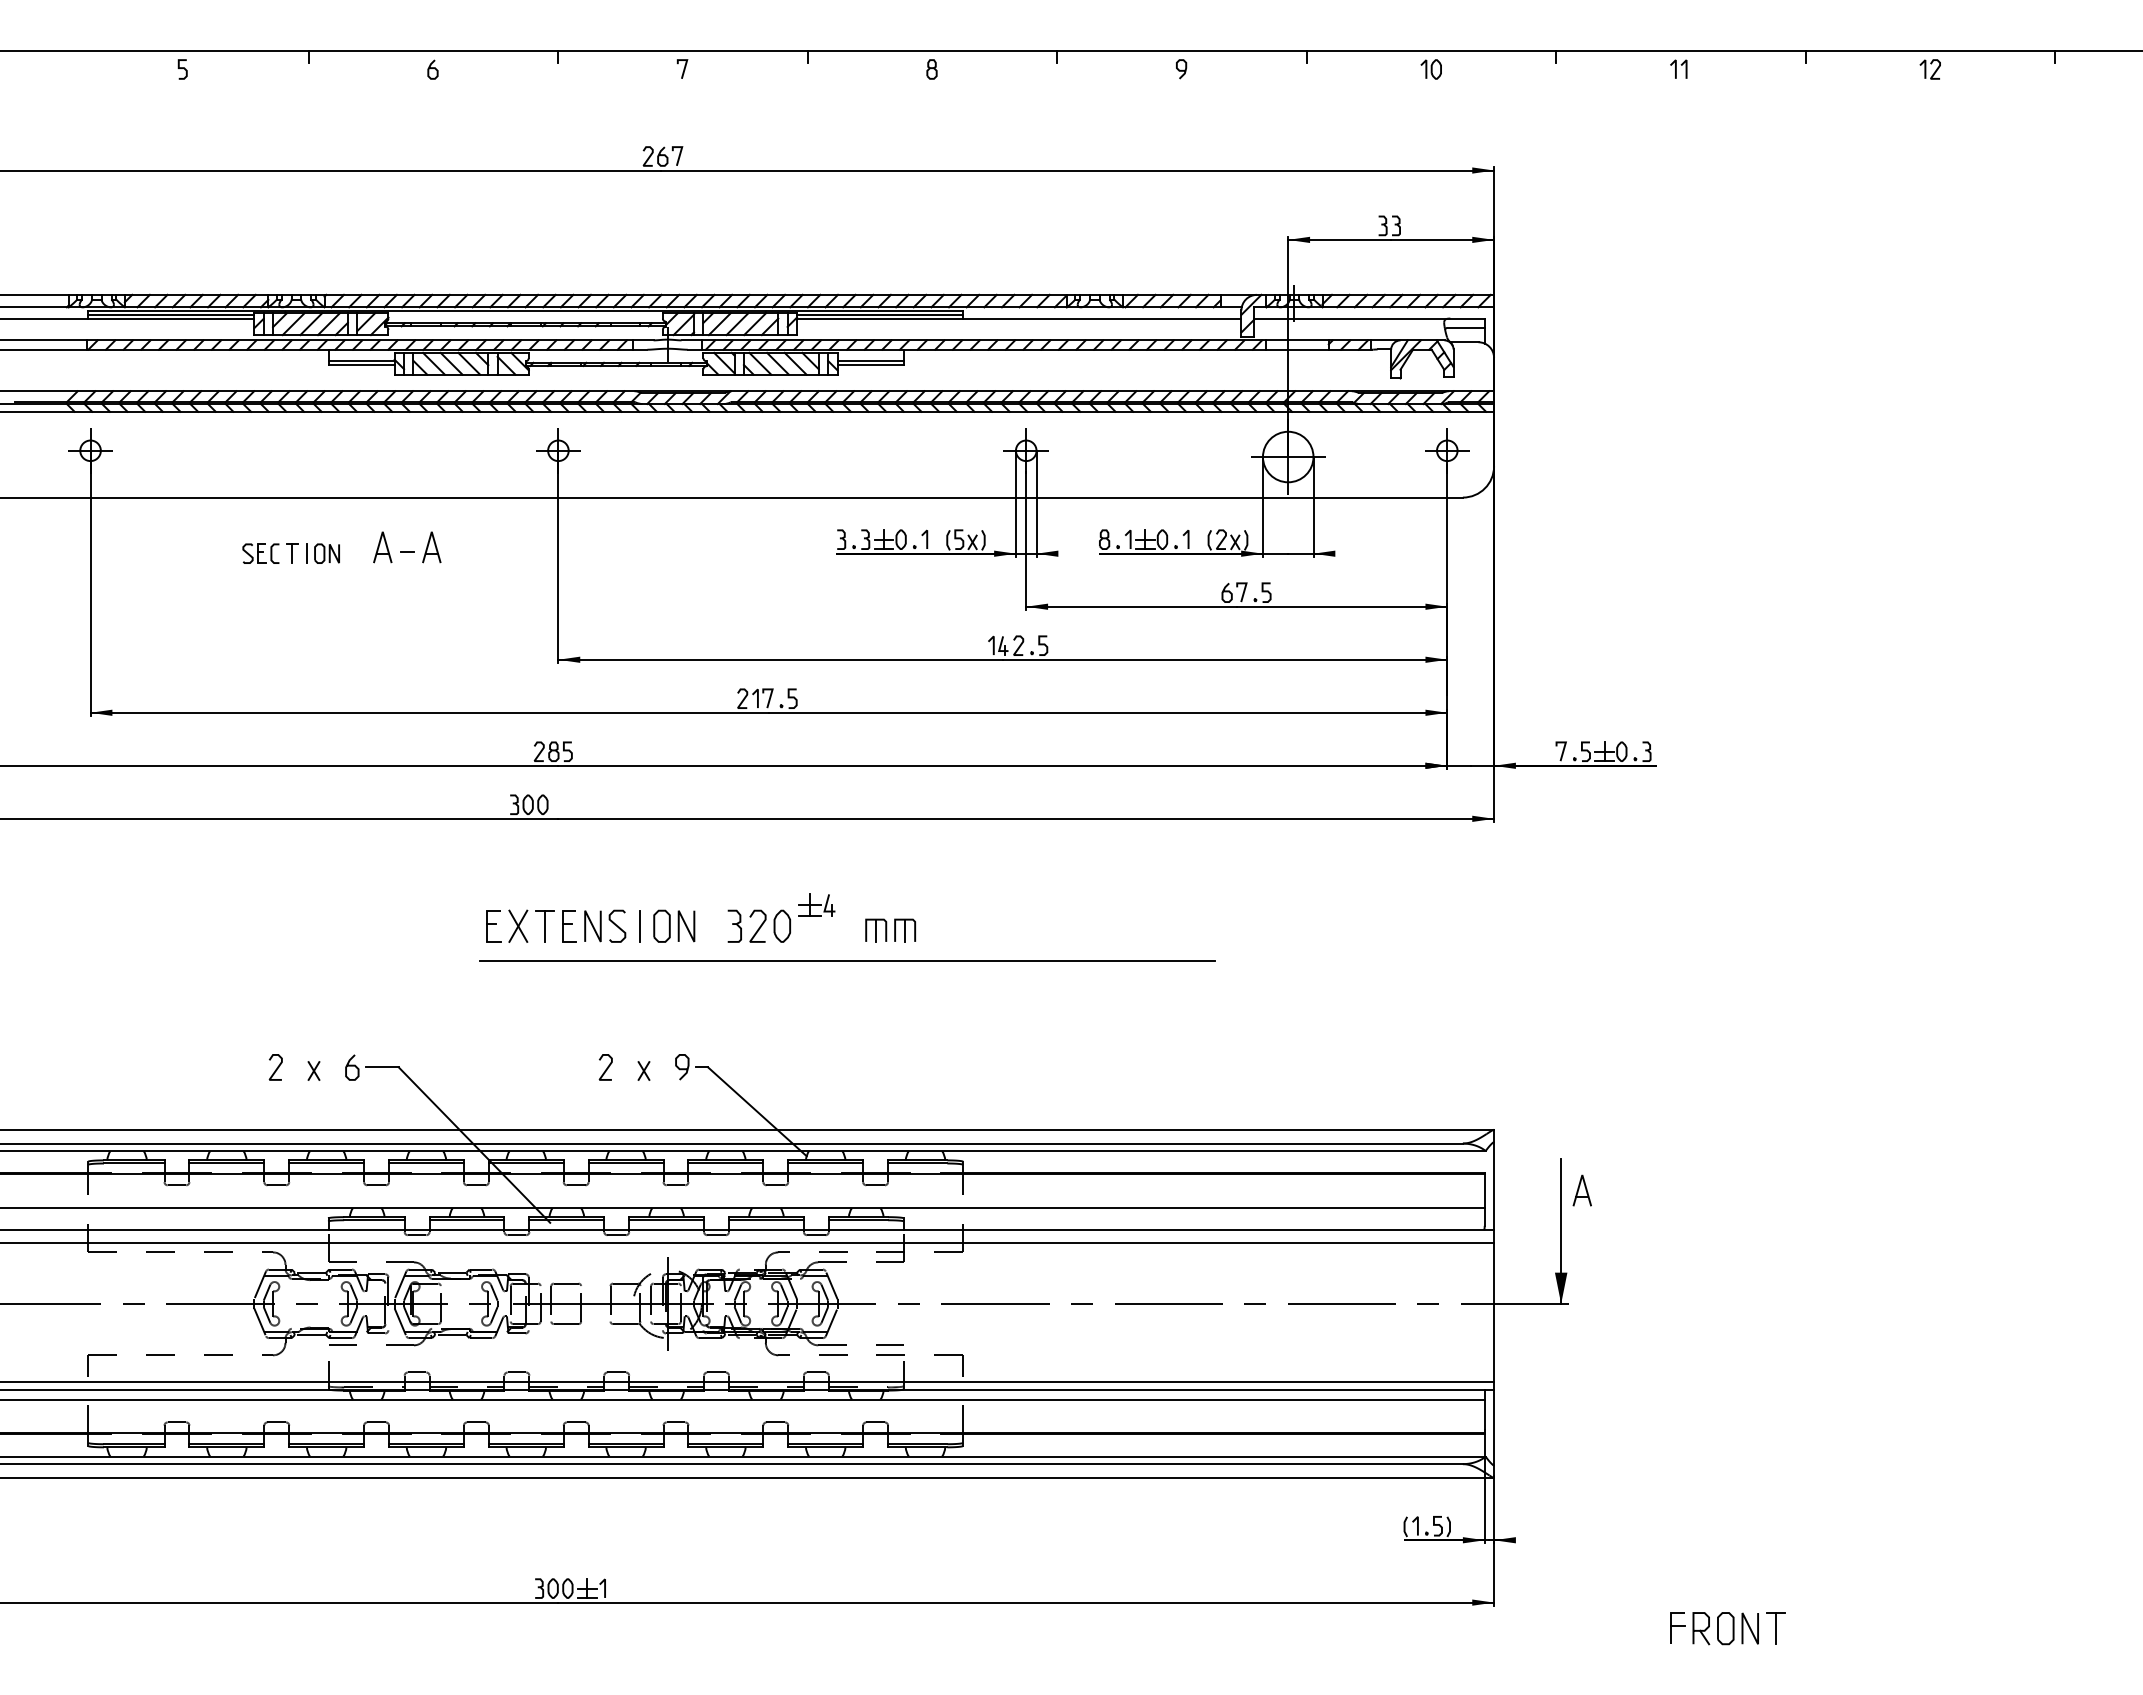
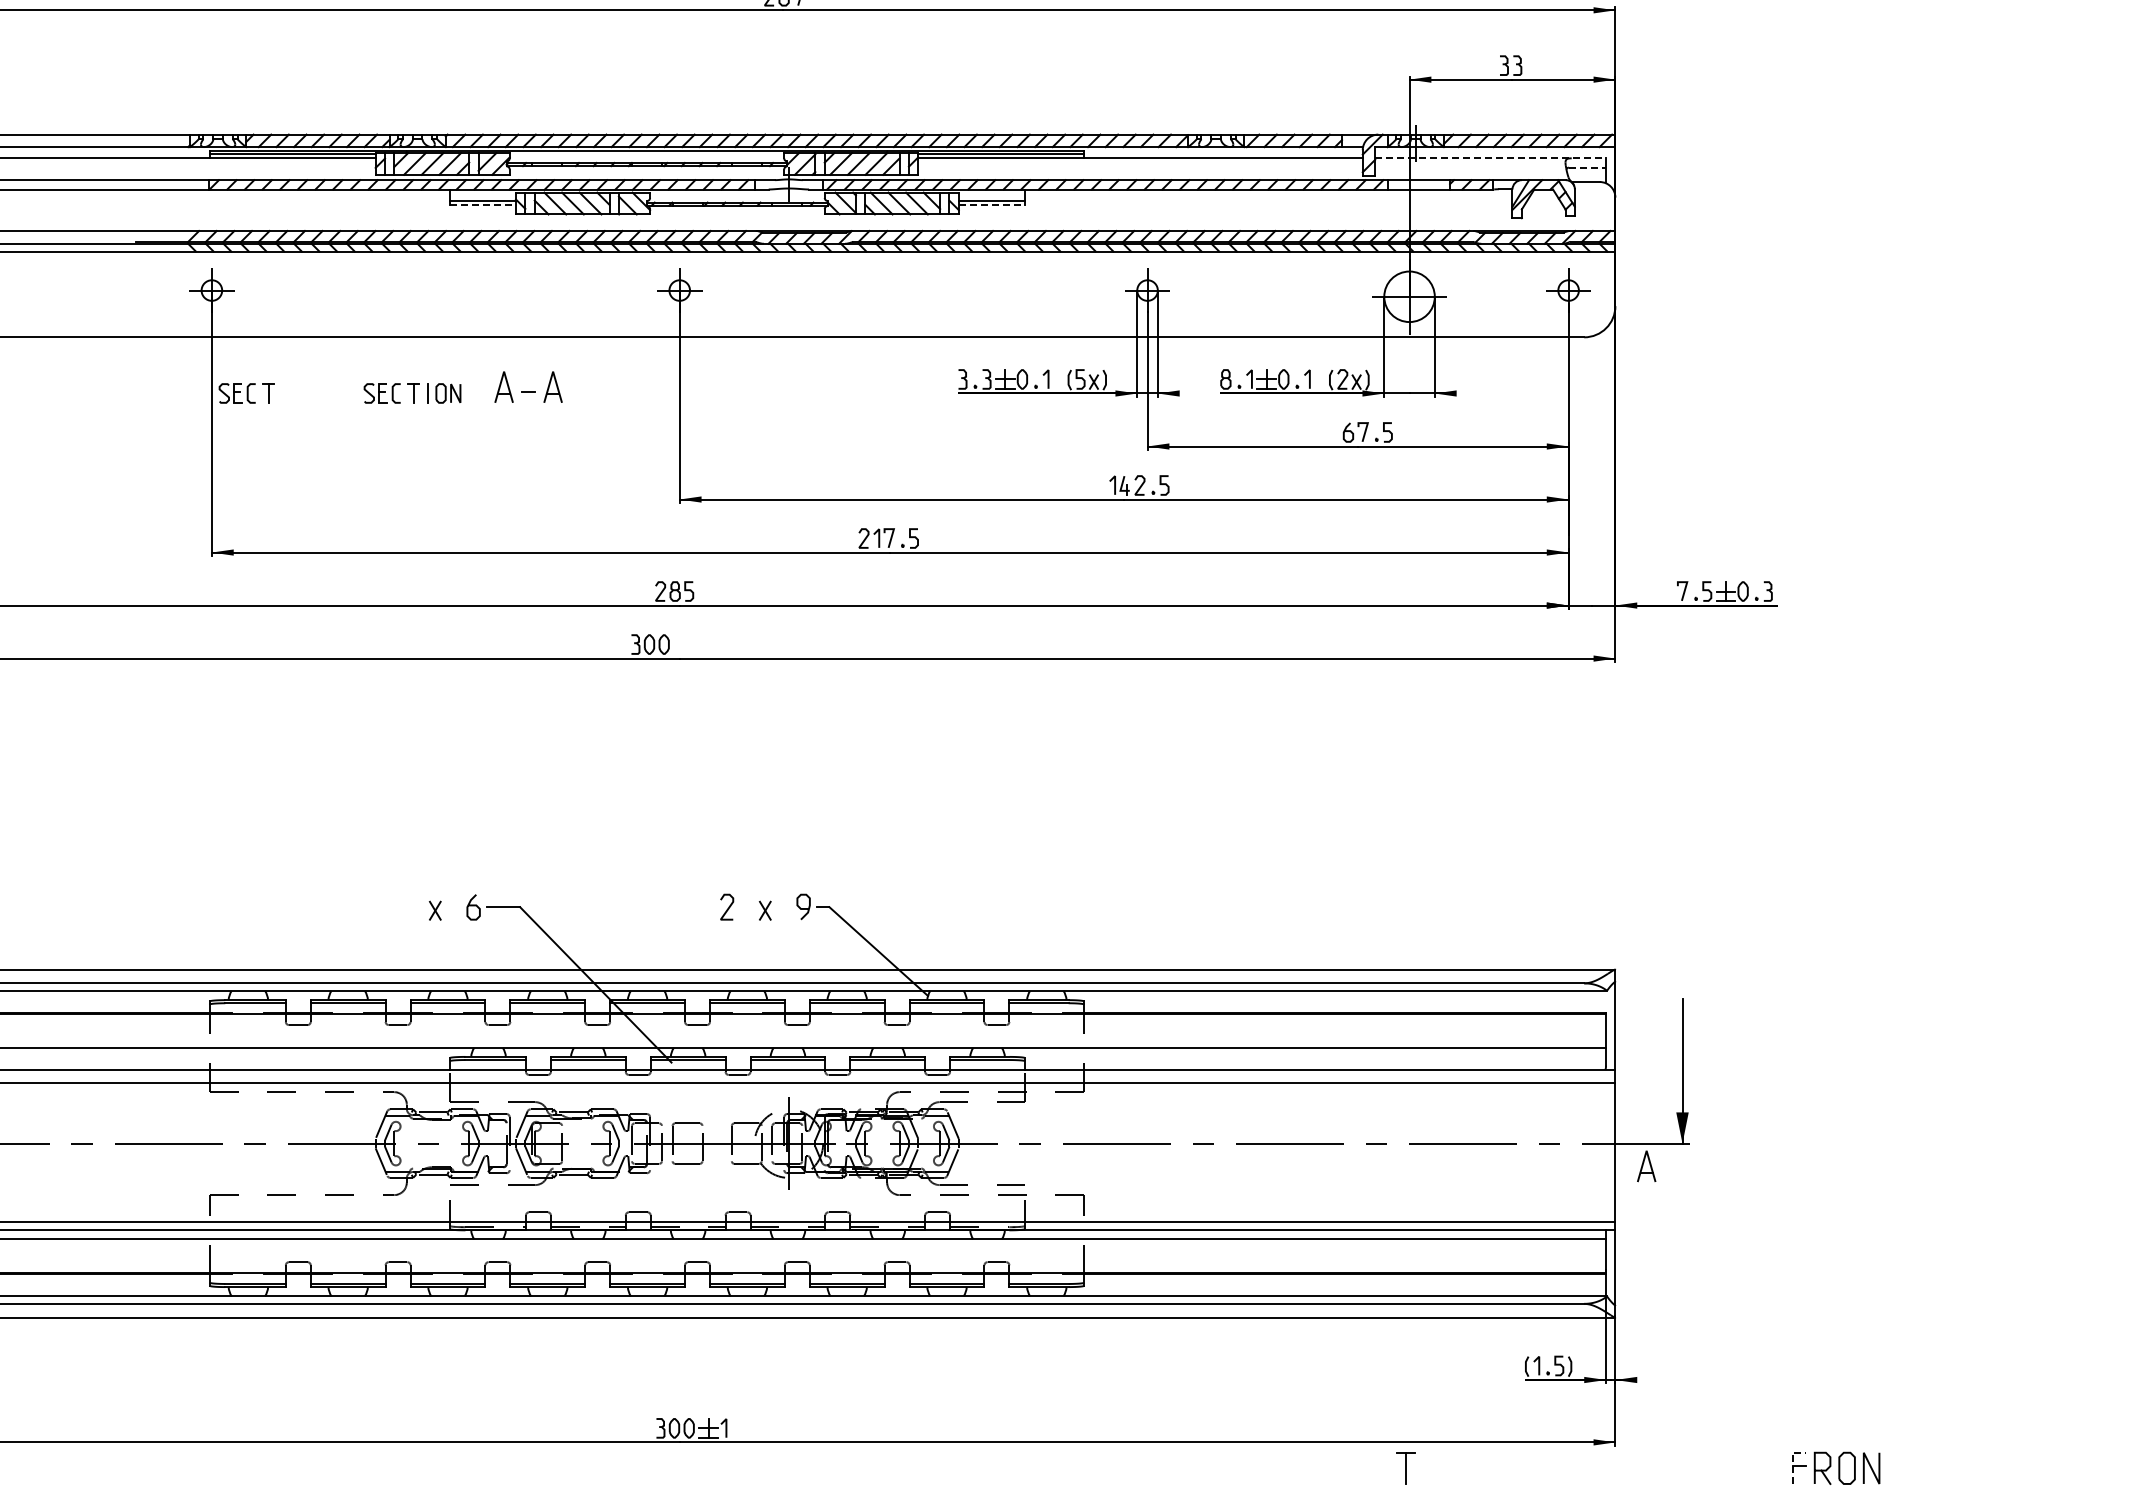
line: (1369, 318) -> (1490, 158), solid -> dashed
line: (1466, 327) -> (1587, 167), solid -> dashed
line: (362, 365) -> (483, 205), solid -> dashed
line: (871, 365) -> (992, 205), solid -> dashed
part: (125, 553) -> (246, 393), added
part: (865, 927) -> (986, 767), removed
curve: (276, 1068) -> (397, 908), removed
part: (1581, 1190) -> (1645, 1166), moved
line: (1671, 1620) -> (1792, 1460), solid -> dashed
part: (1775, 1628) -> (1405, 1468), moved

